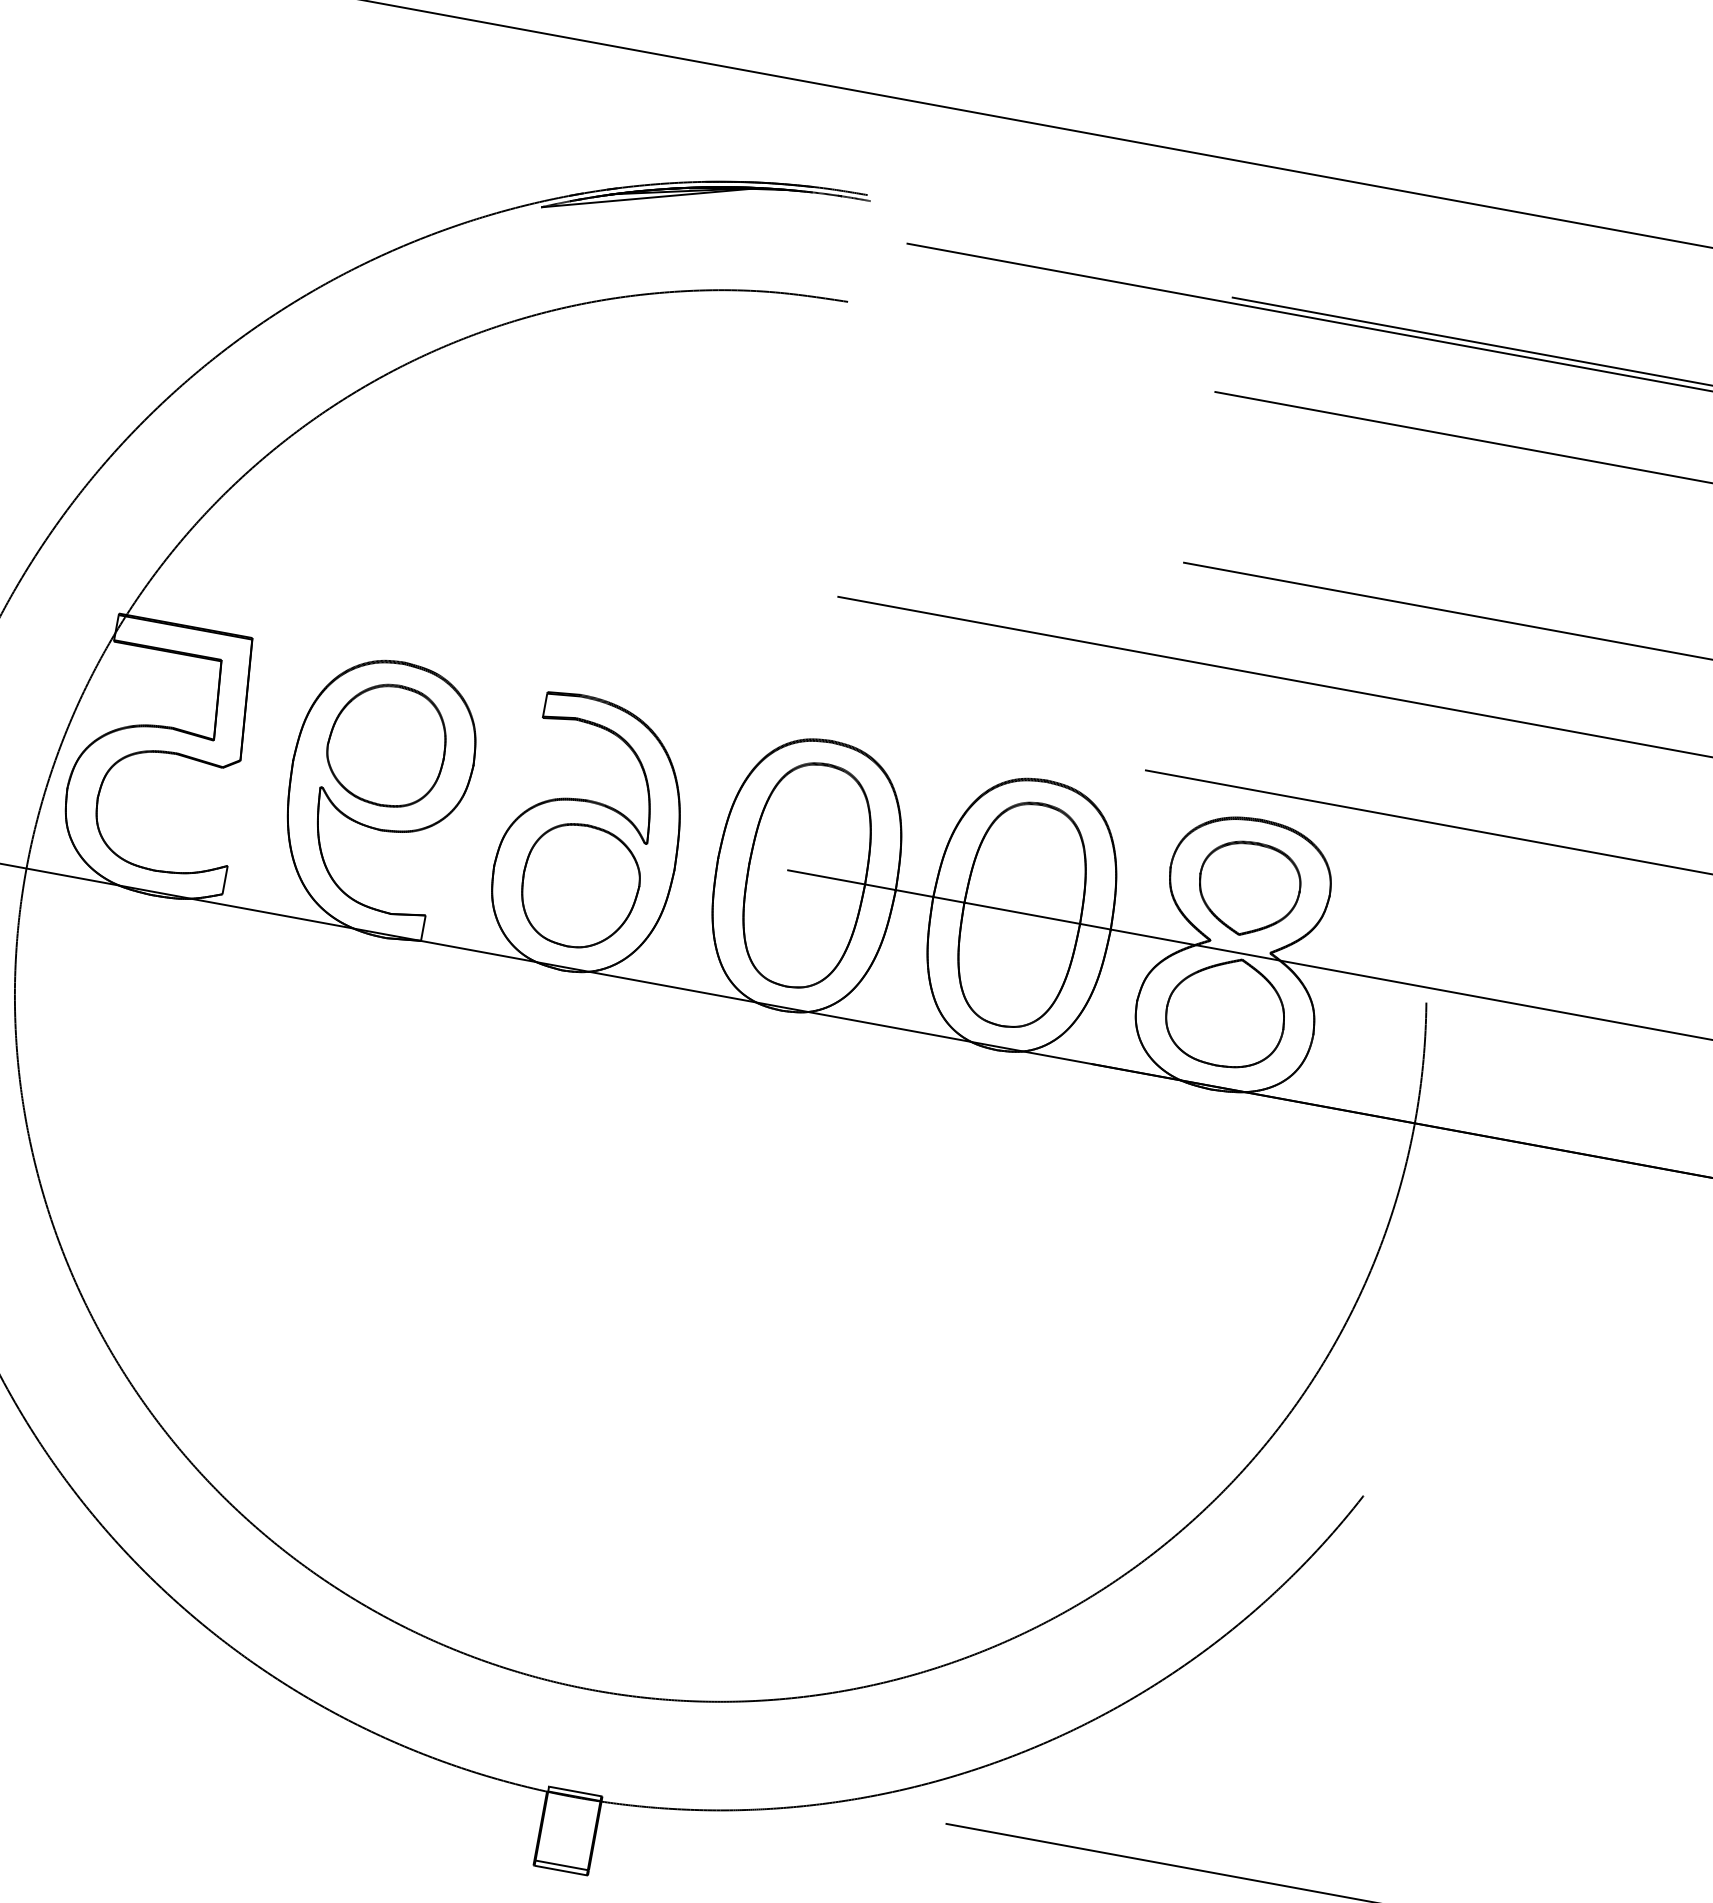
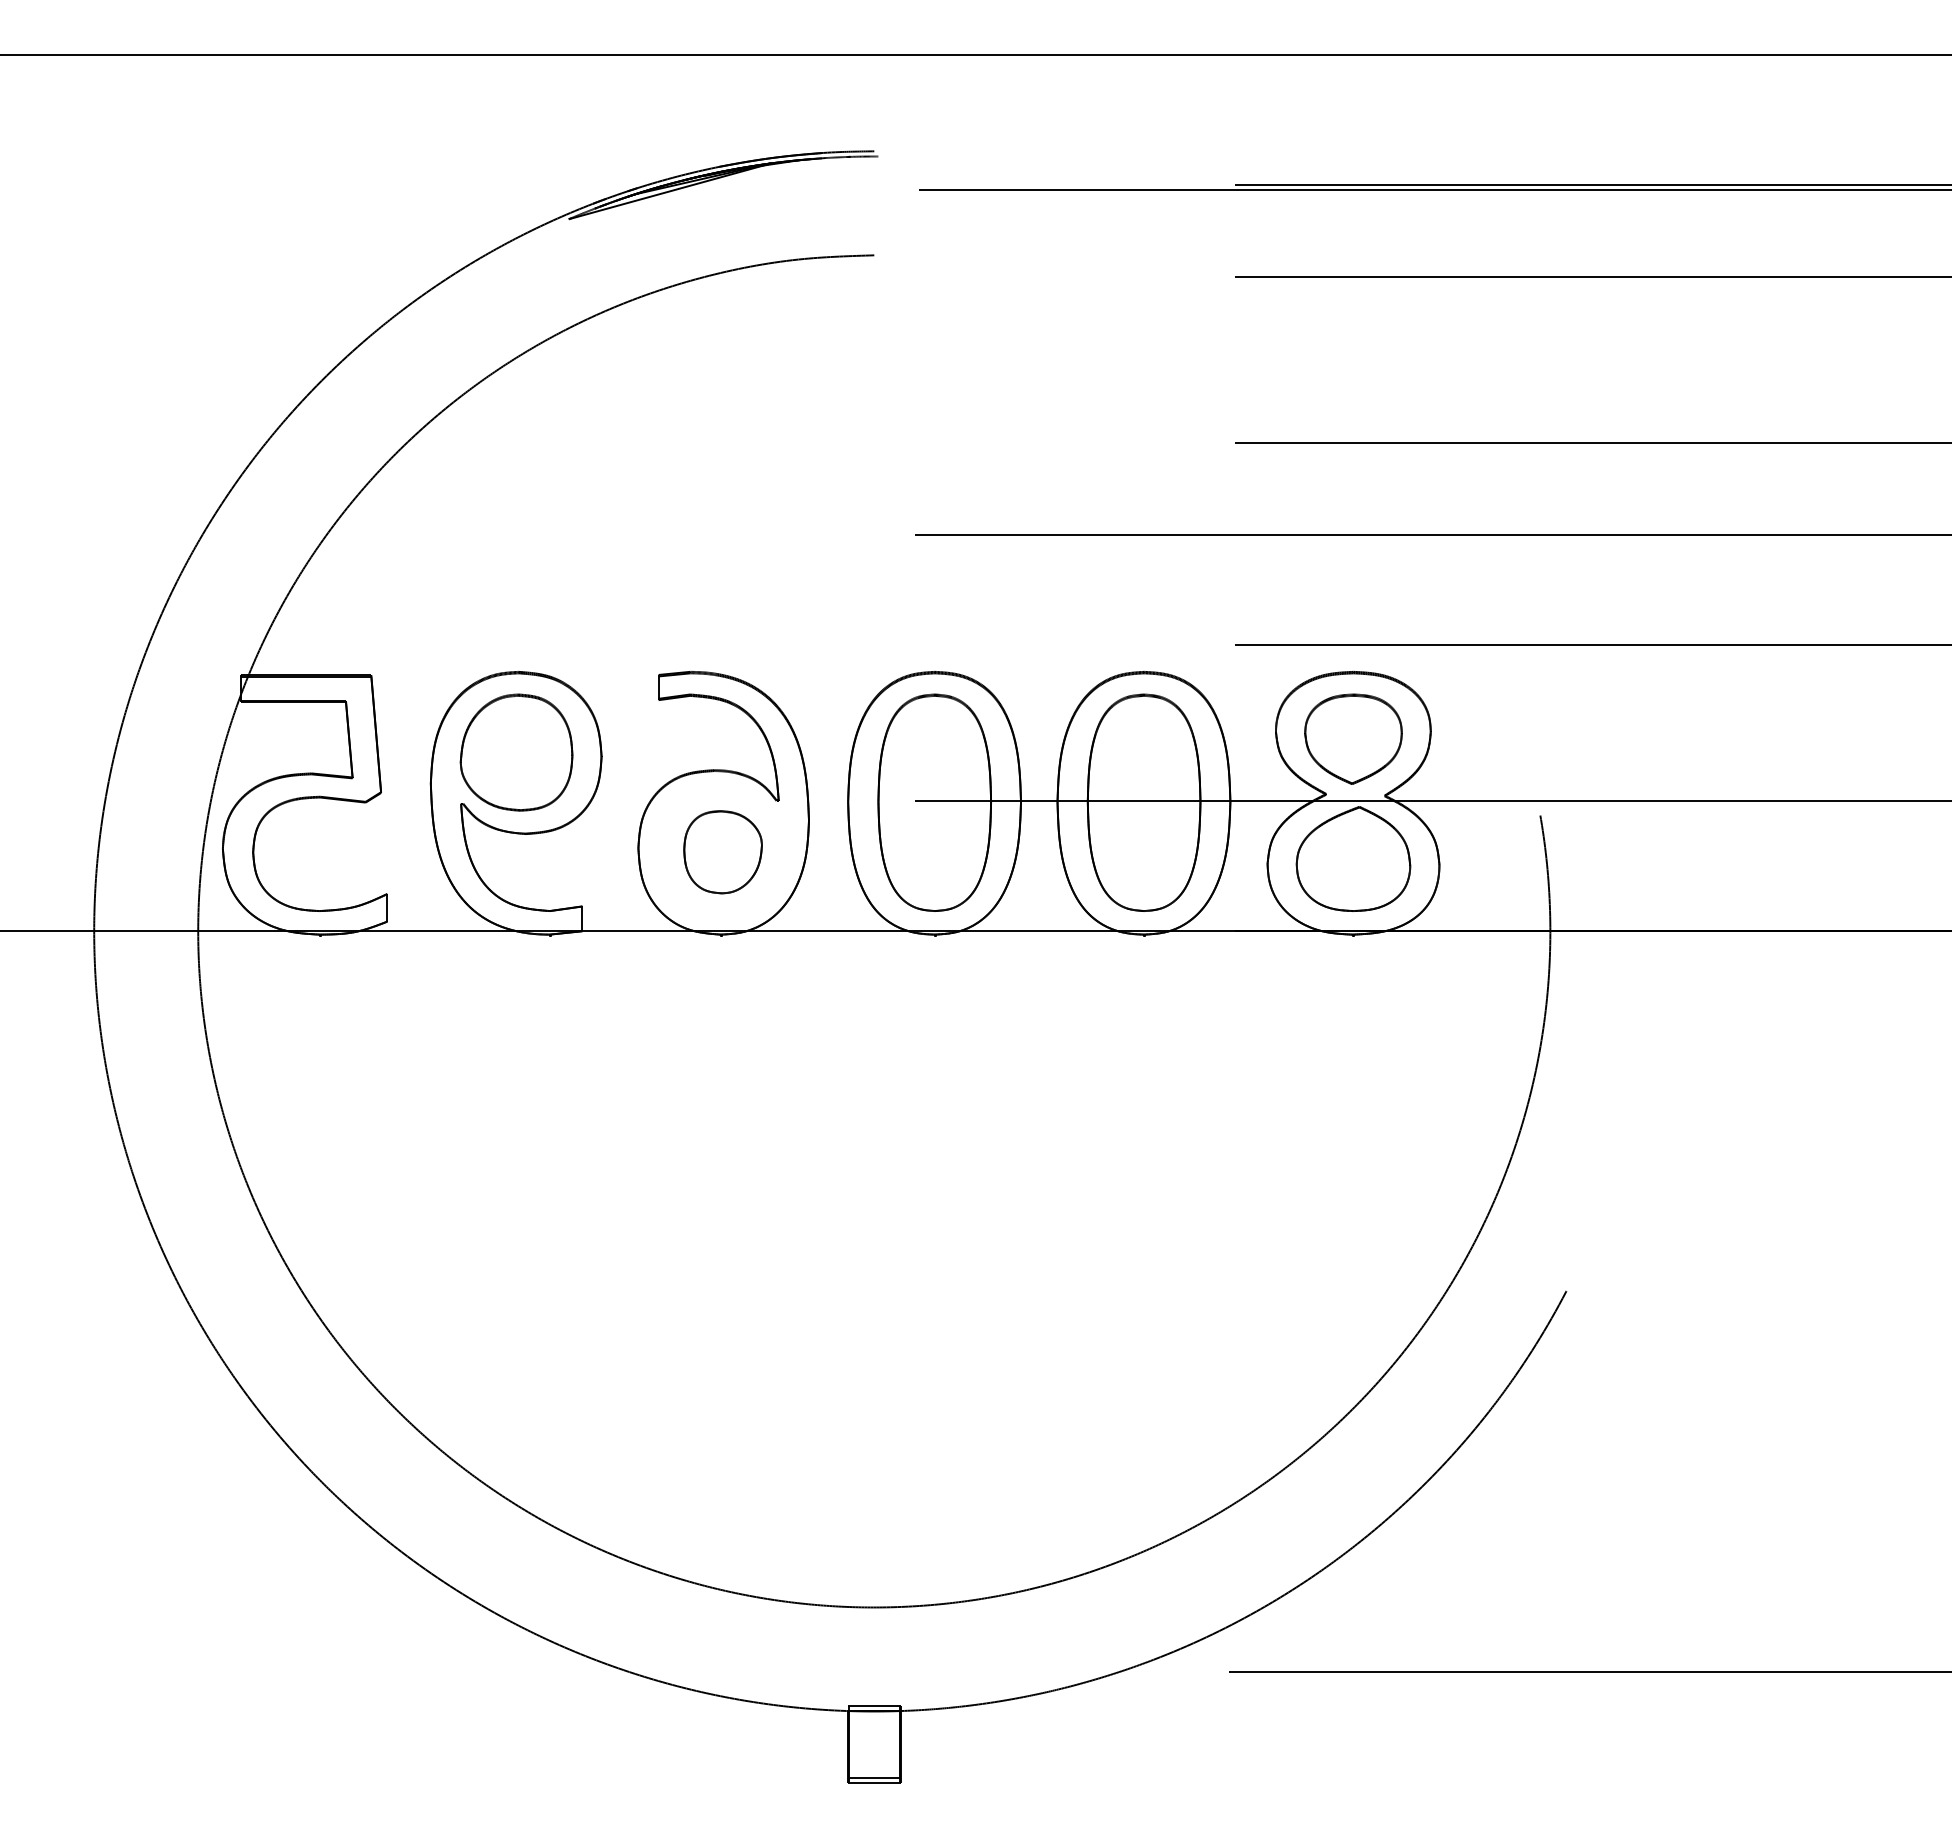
part: (579, 885) -> (722, 851), size x0.7

